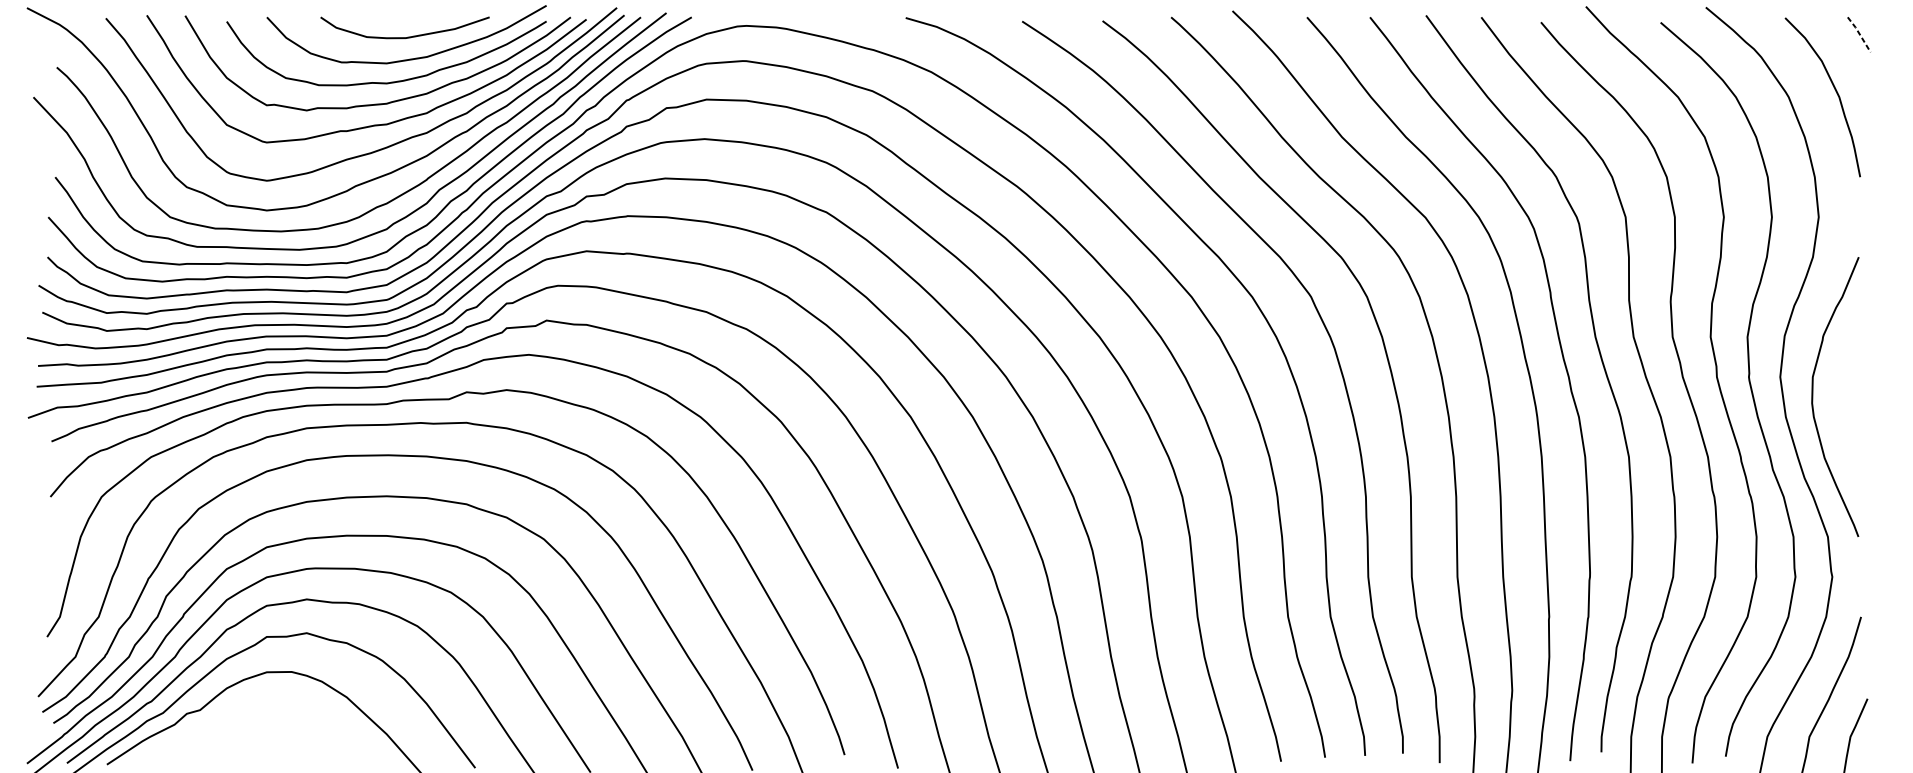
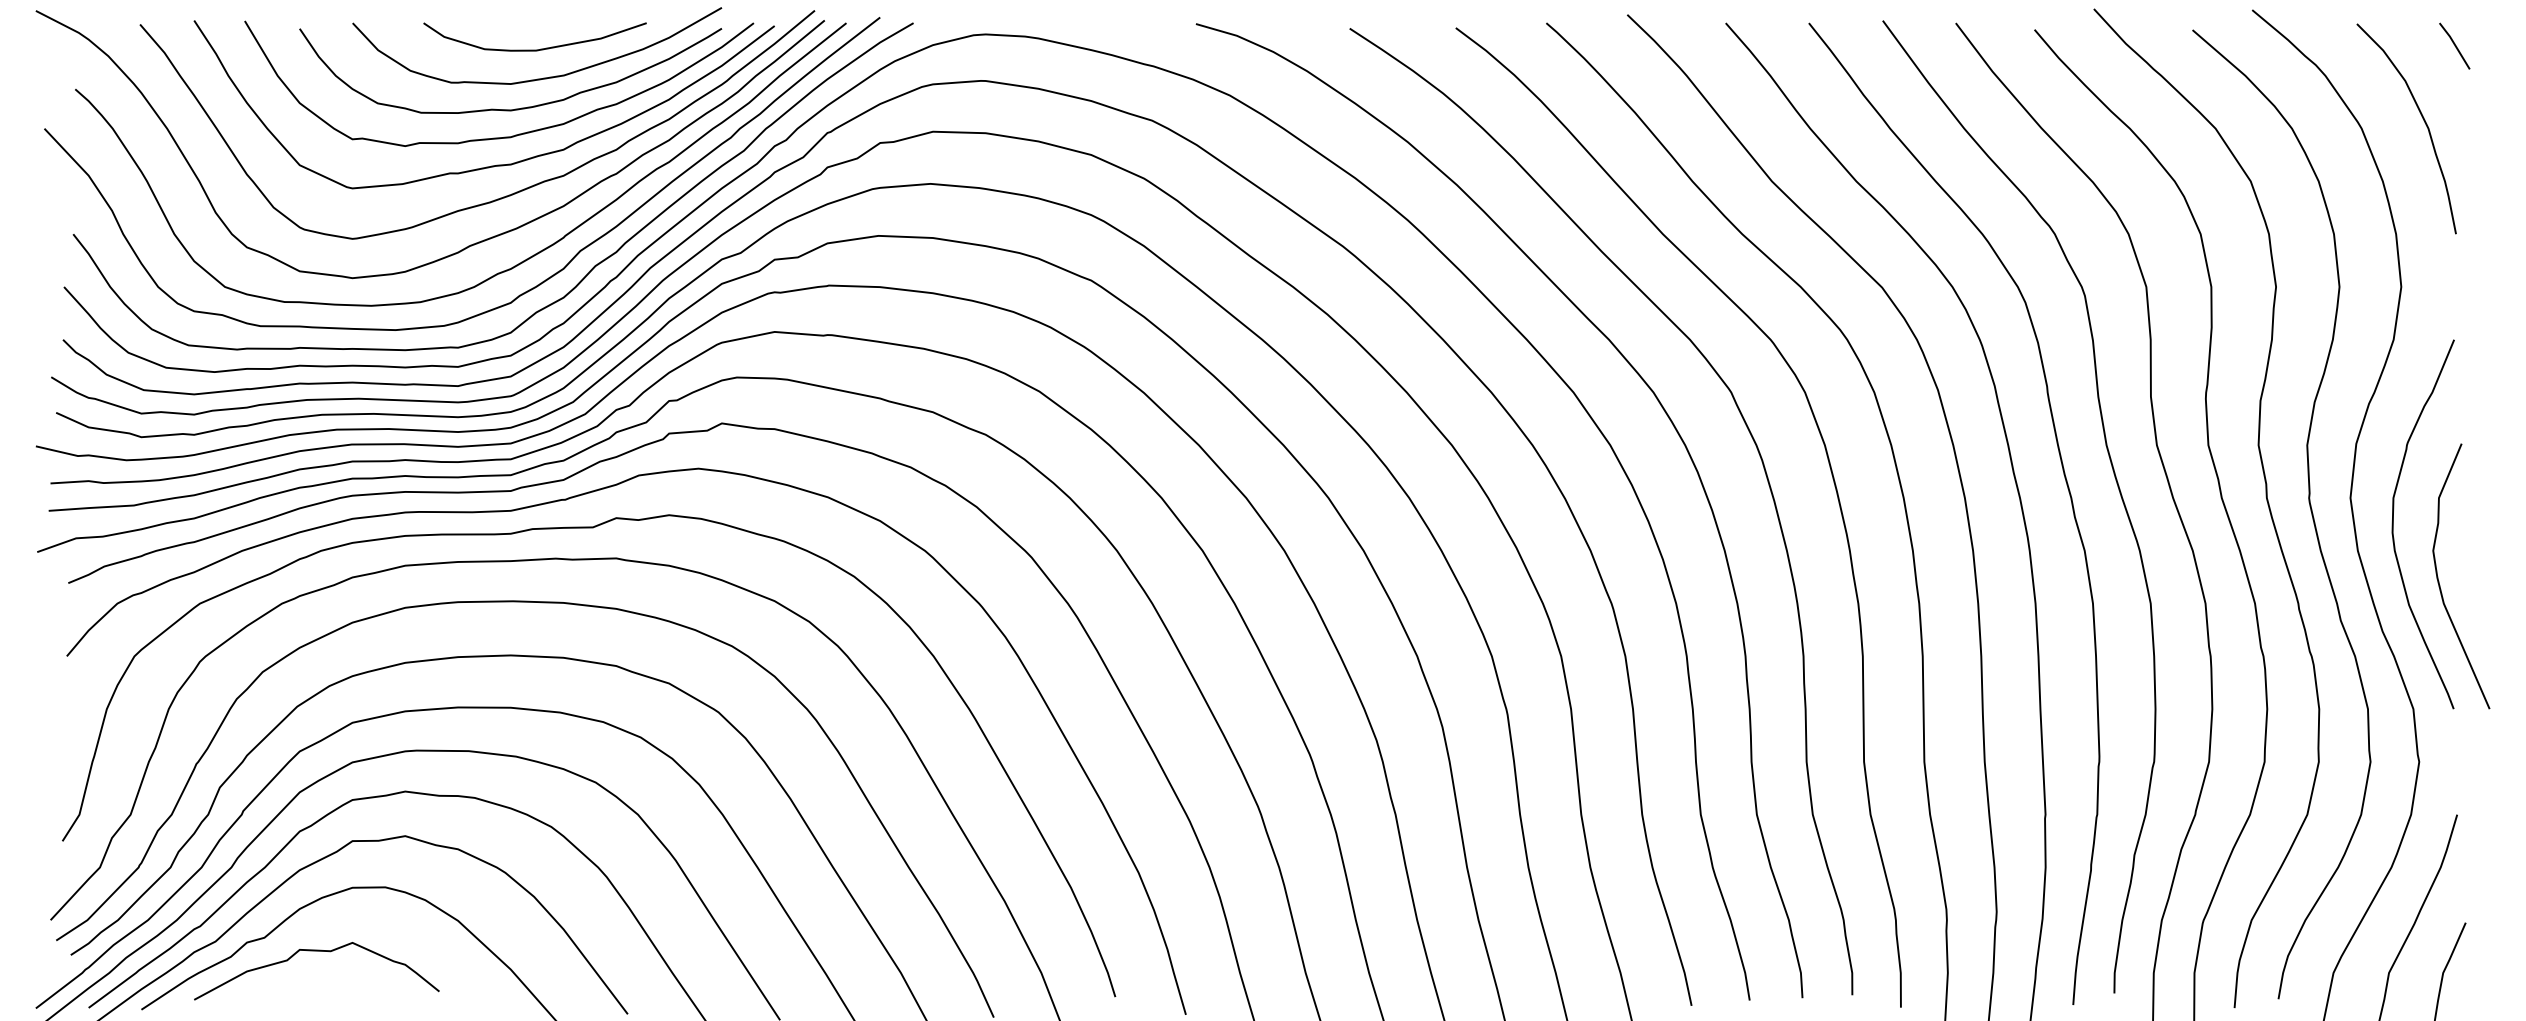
line: (1859, 34) -> (2455, 45), dashed -> solid
curve: (1847, 440) -> (2439, 581), added
curve: (239, 720) -> (316, 951), added

